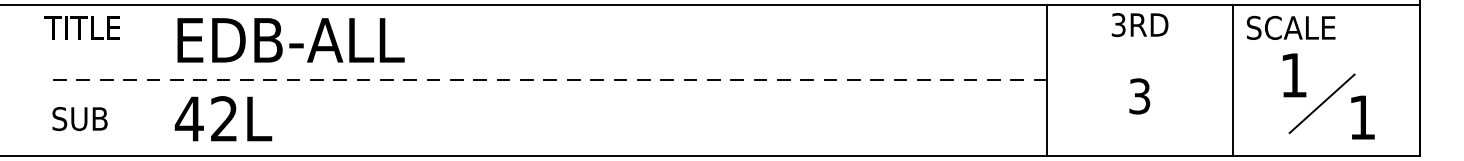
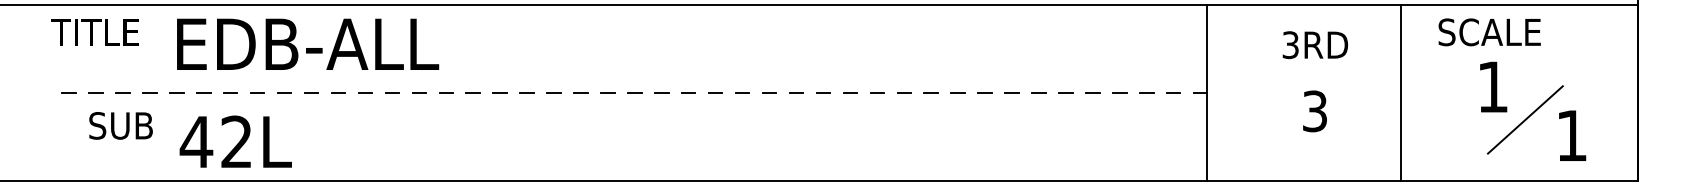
text: (1139, 25) -> (1314, 45), moved
text: (290, 40) -> (307, 44), moved
line: (1233, 80) -> (1401, 93), moved
text: (79, 118) -> (120, 125), moved
text: (223, 118) -> (235, 141), moved

